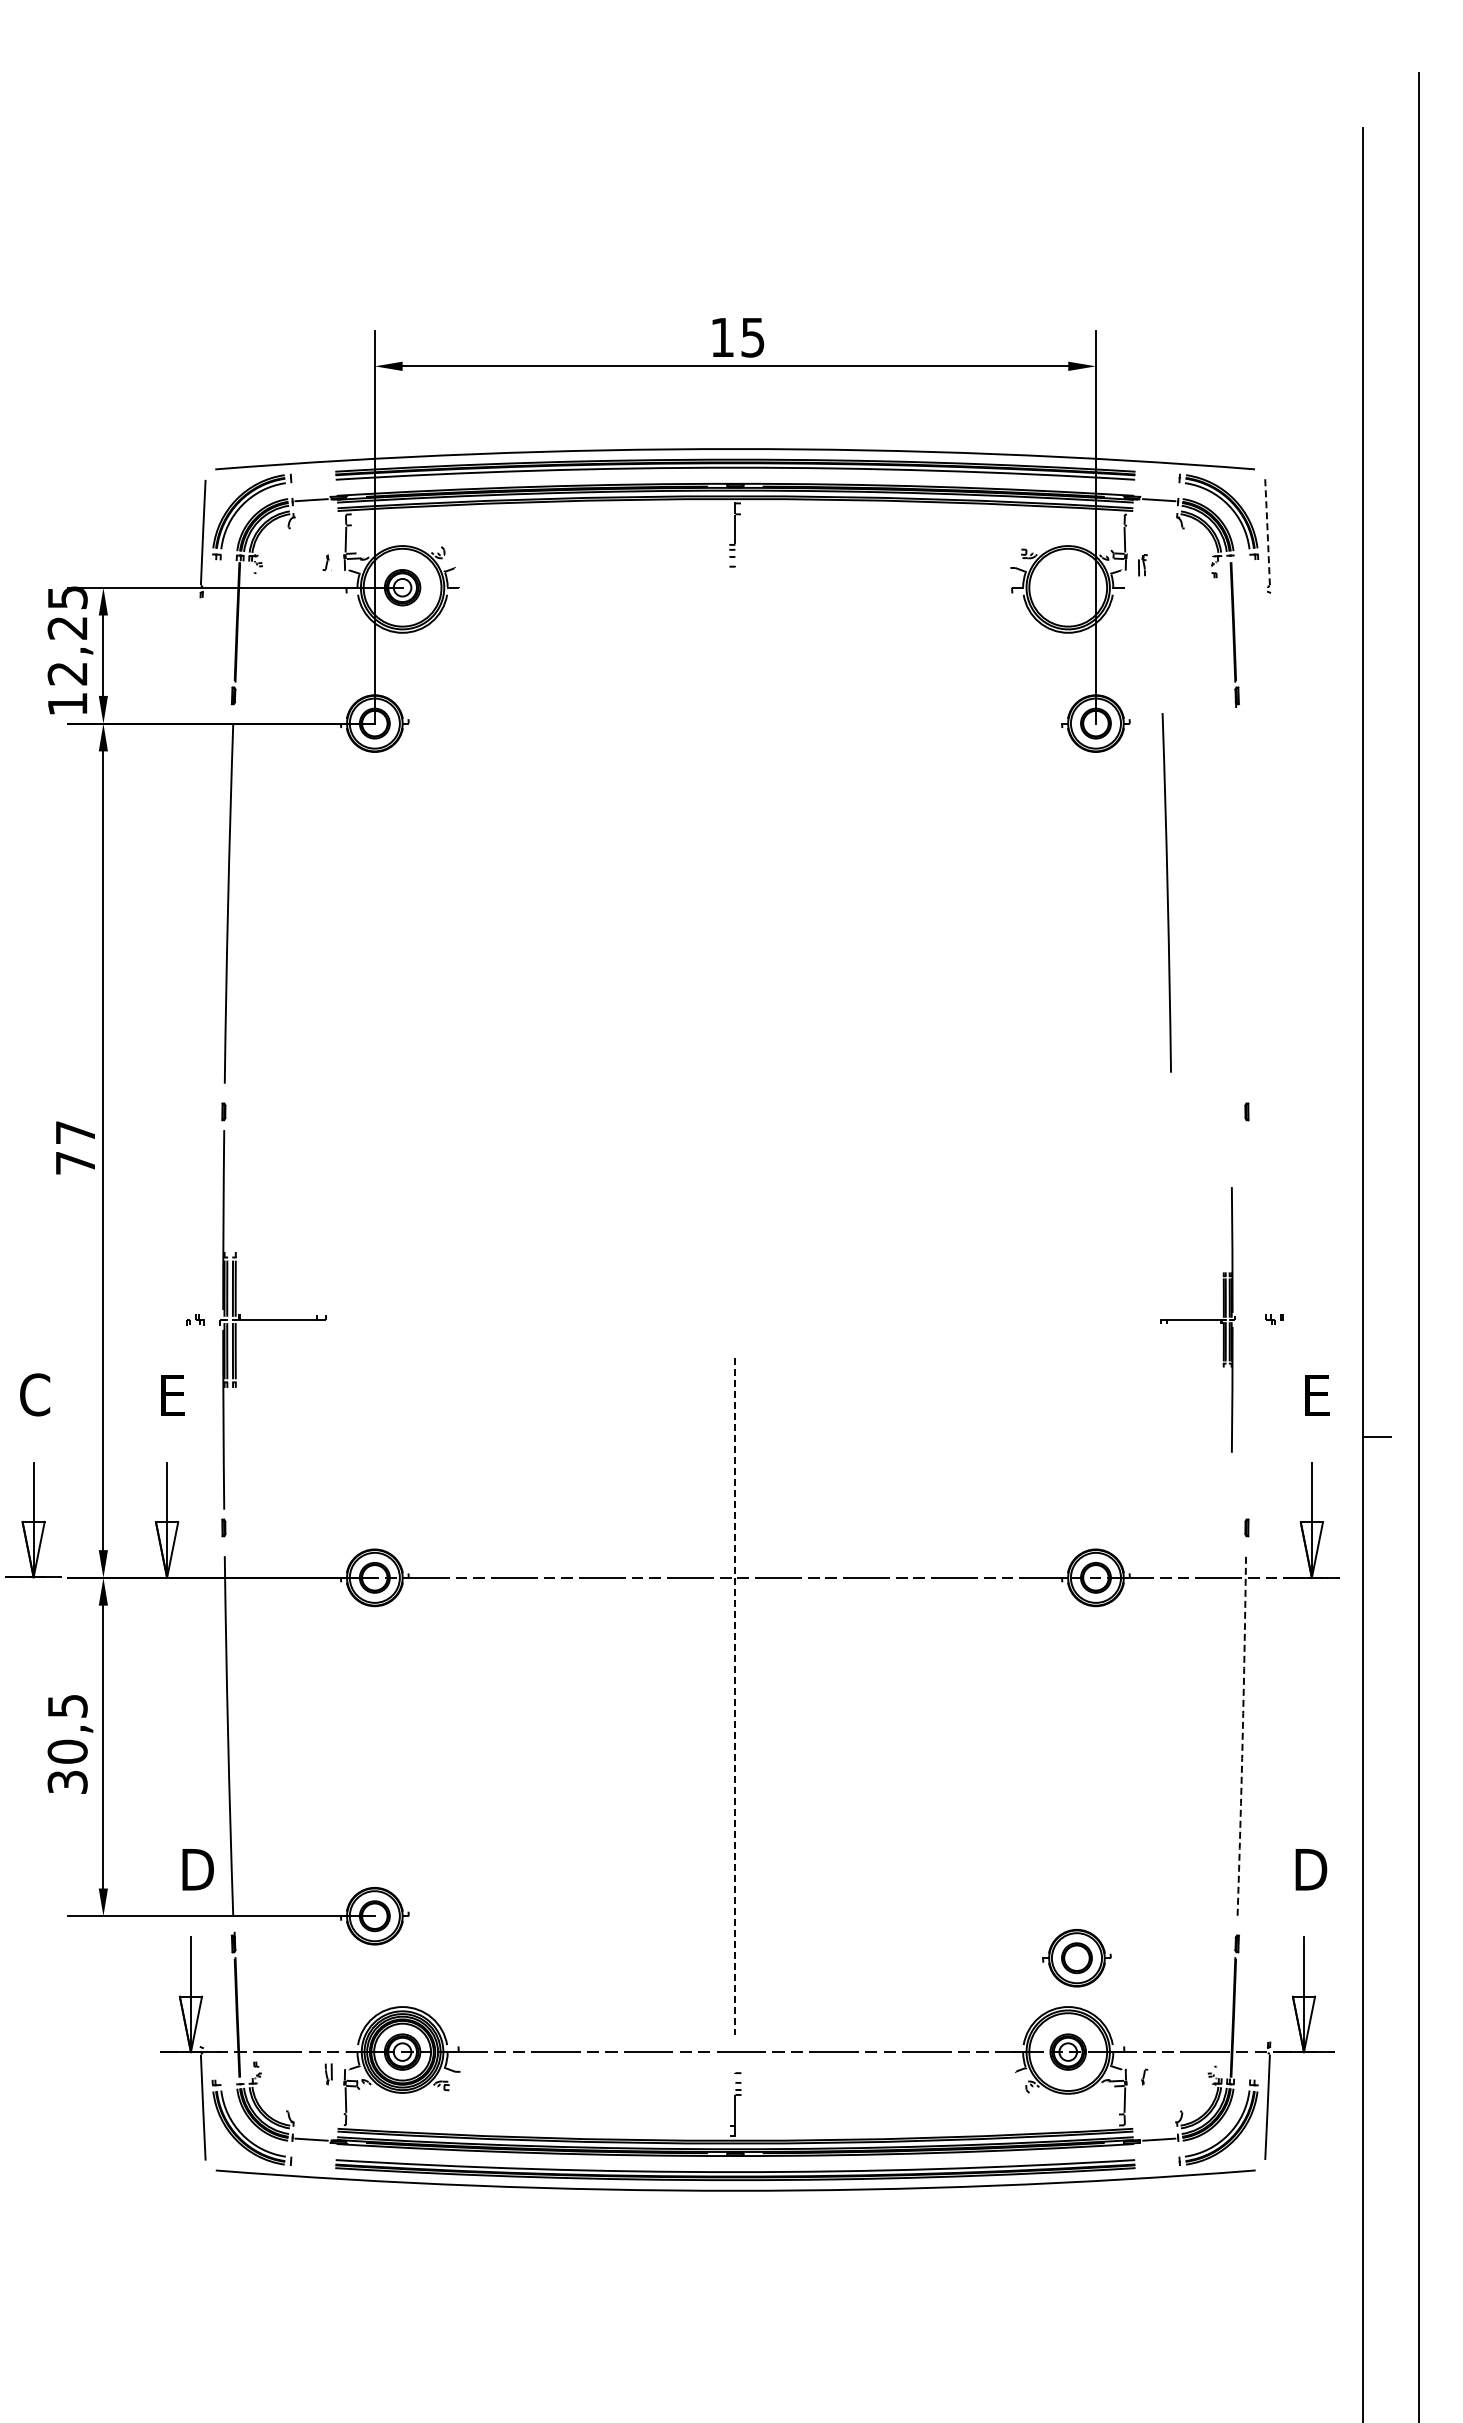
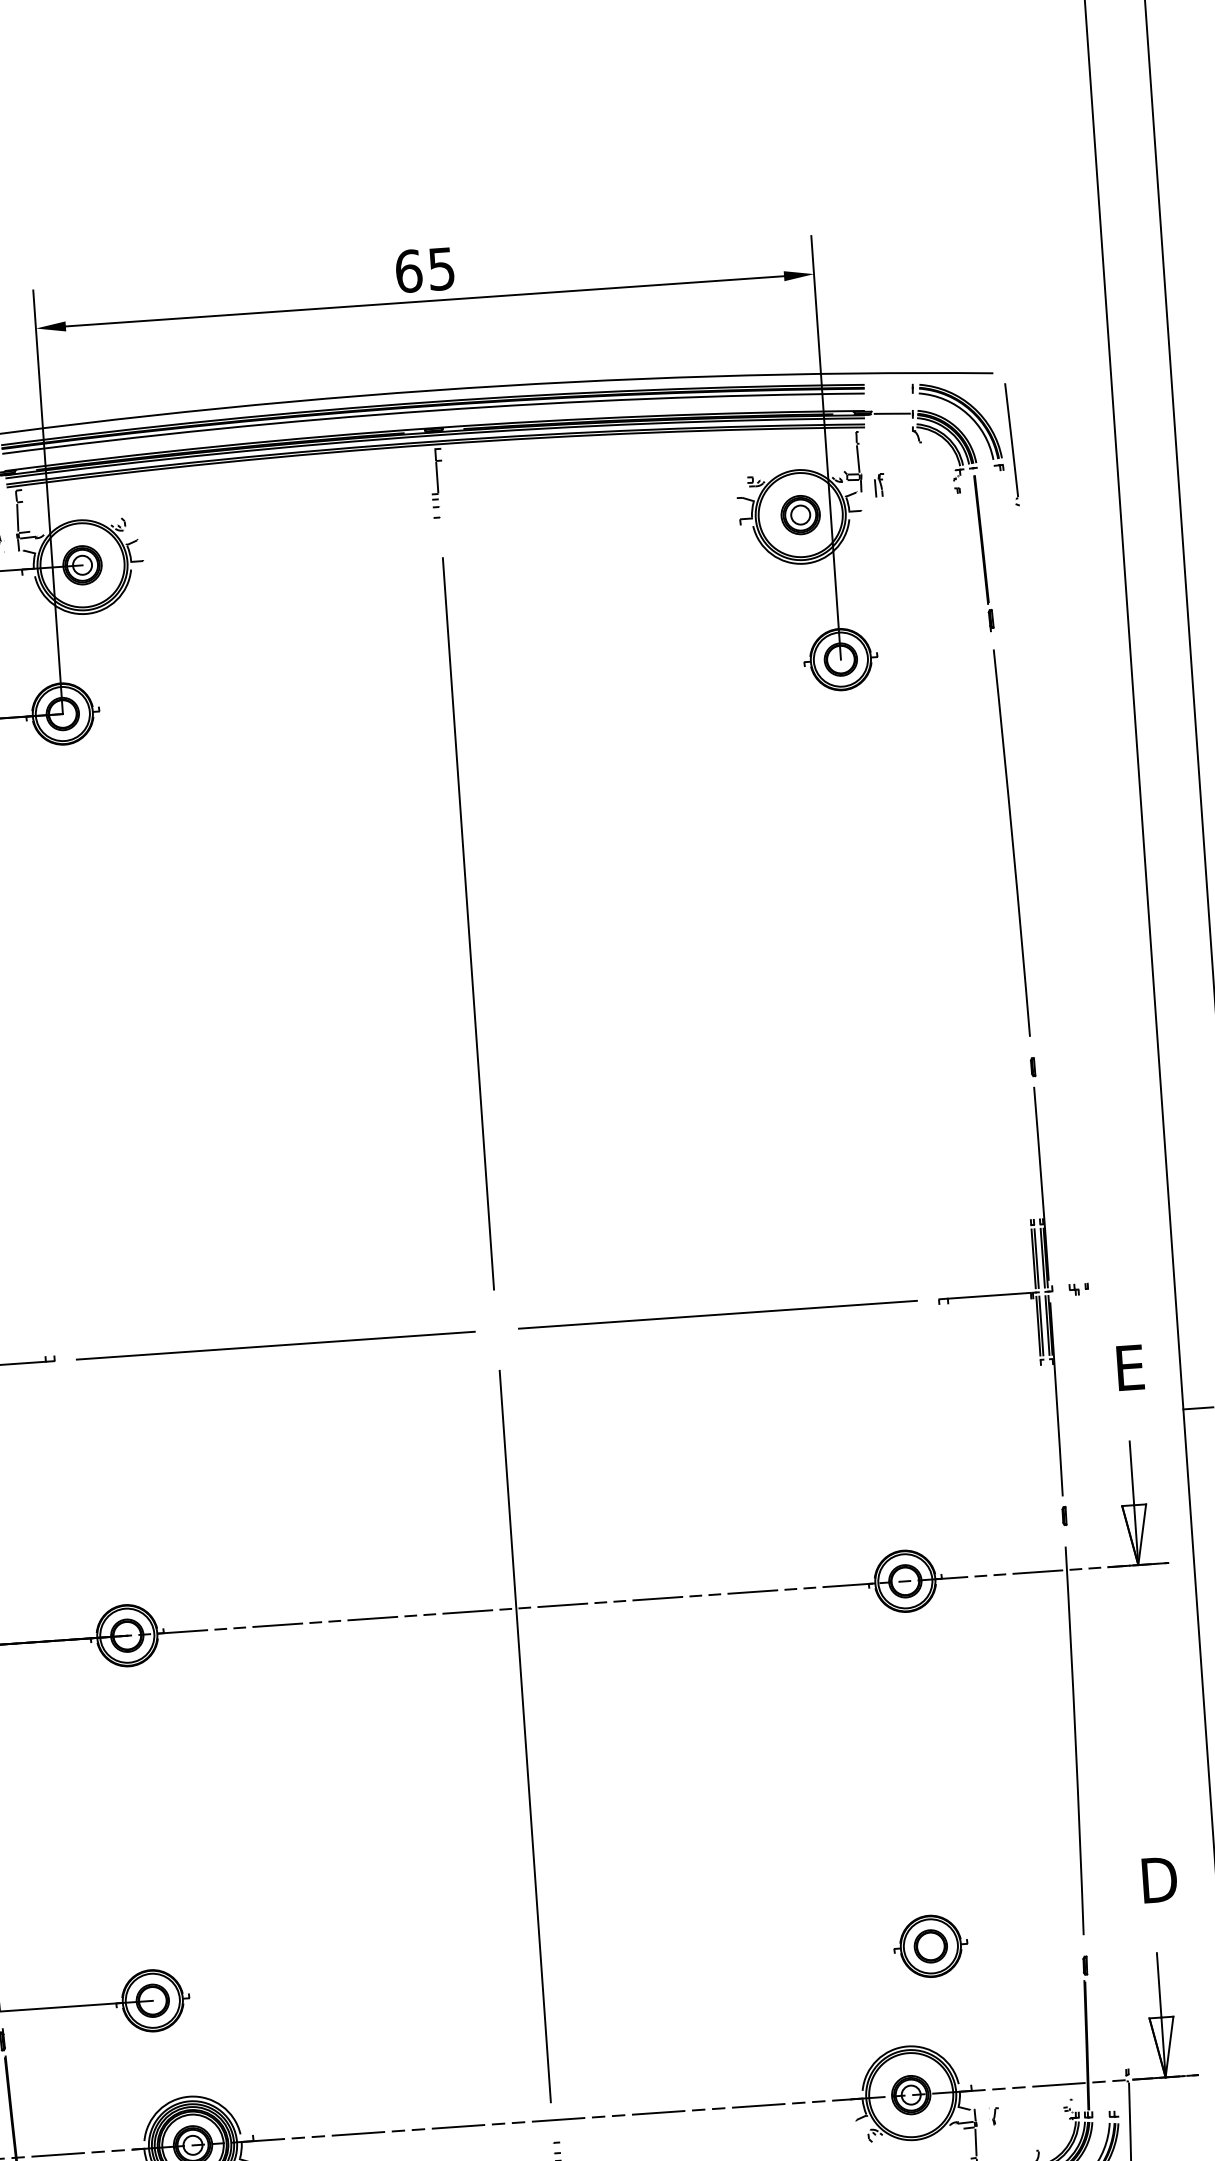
text: (722, 337) -> (408, 271), 15 -> 65
arc: (1267, 532) -> (1011, 440), dashed -> solid
part: (1067, 587) -> (799, 514), added
arc: (1166, 892) -> (1011, 842), moved
line: (735, 943) -> (468, 924), added
line: (530, 1319) -> (275, 1345), added
line: (939, 1319) -> (717, 1314), added
part: (1197, 1319) -> (995, 1294), size x1.43
line: (735, 1696) -> (525, 1736), dashed -> solid
arc: (1242, 1735) -> (1075, 1740), dashed -> solid
part: (1076, 1958) -> (930, 1946), moved

